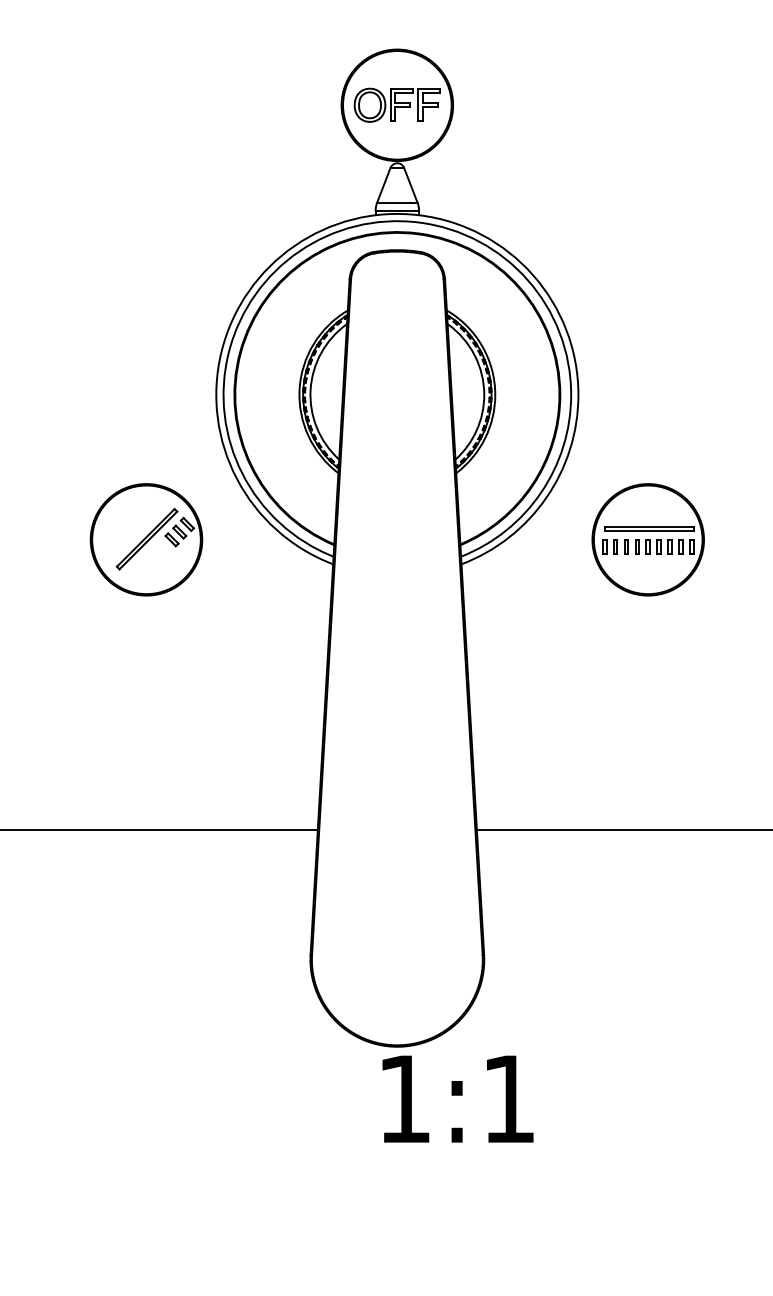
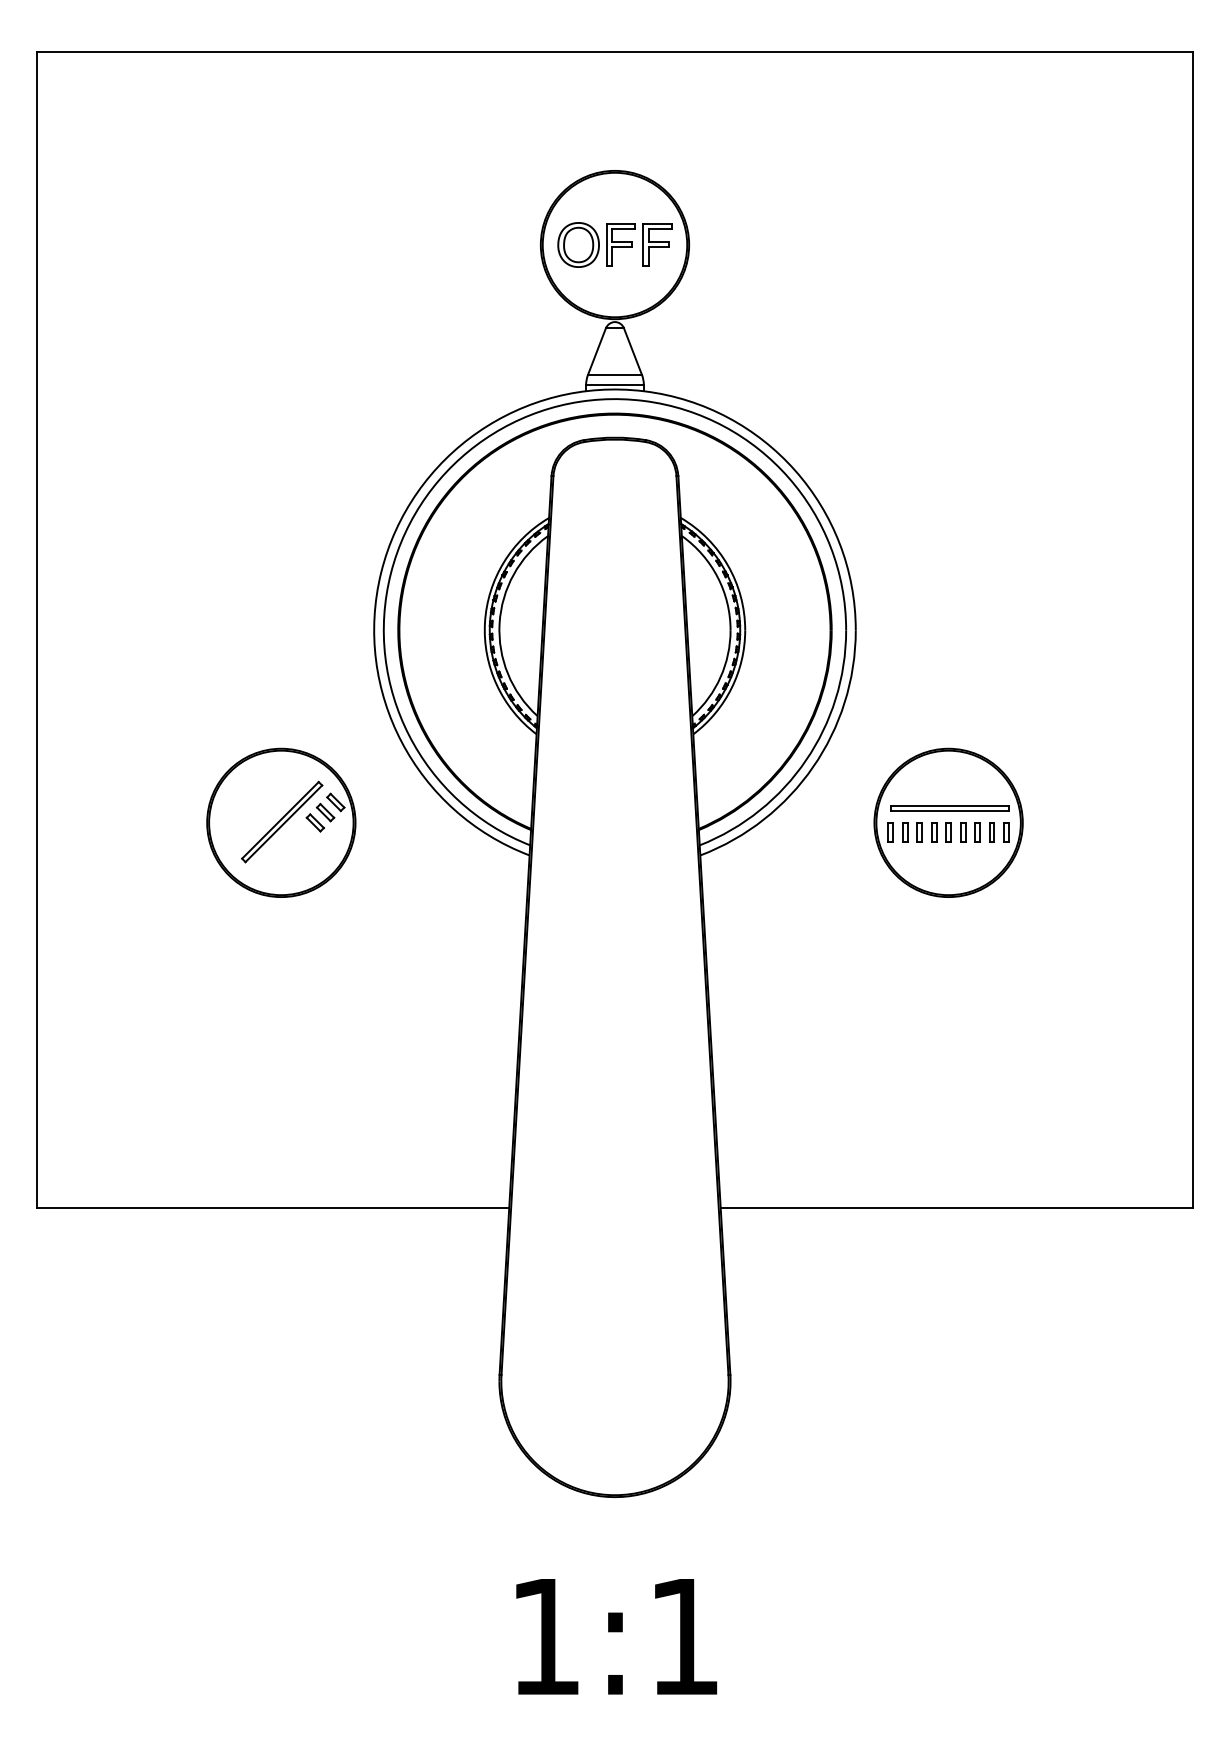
text: (457, 1098) -> (616, 1636), moved

